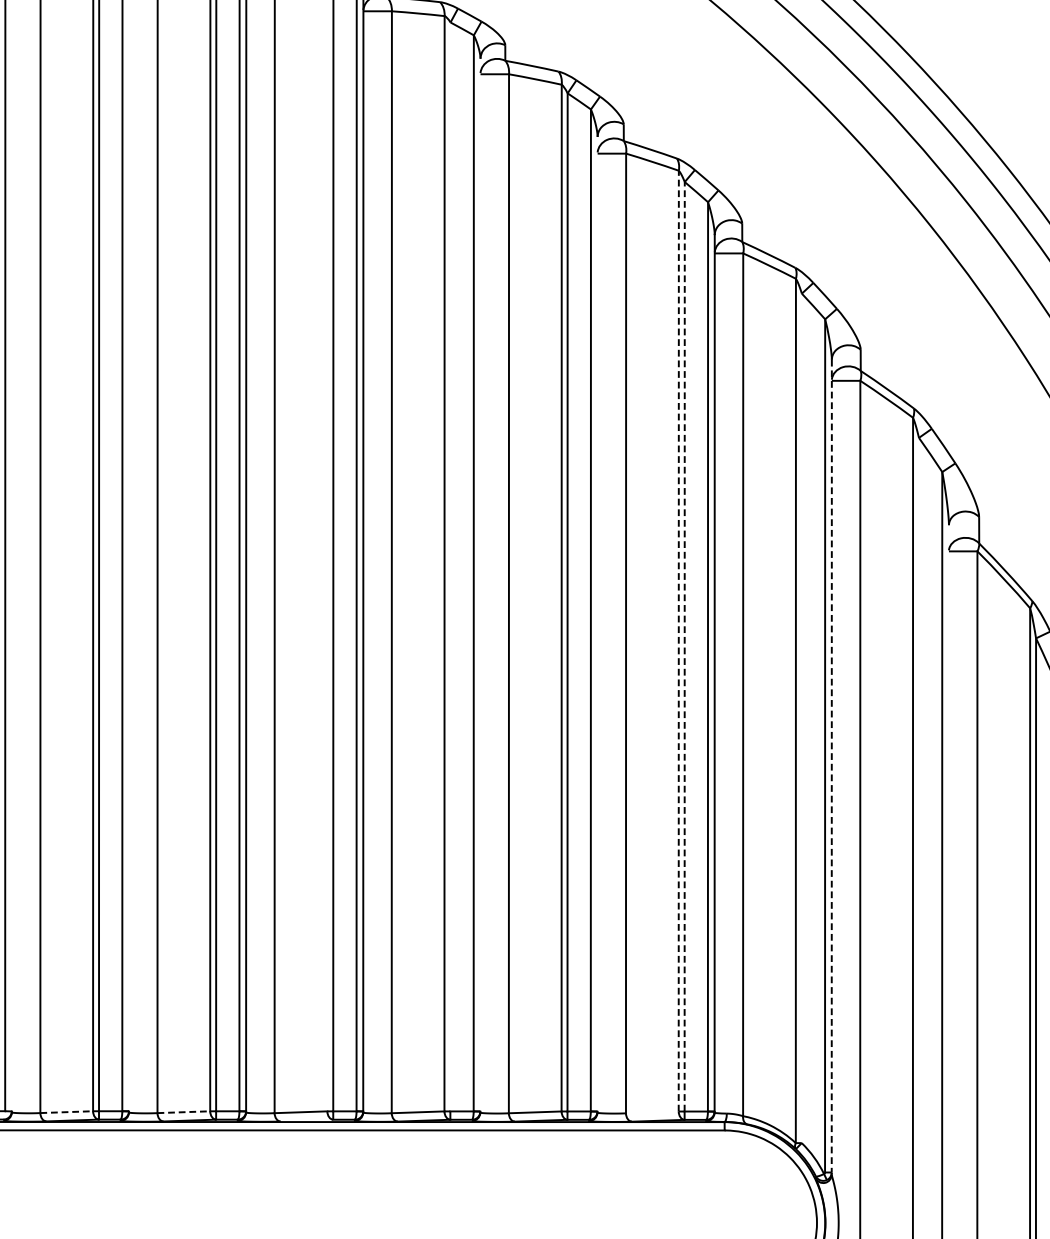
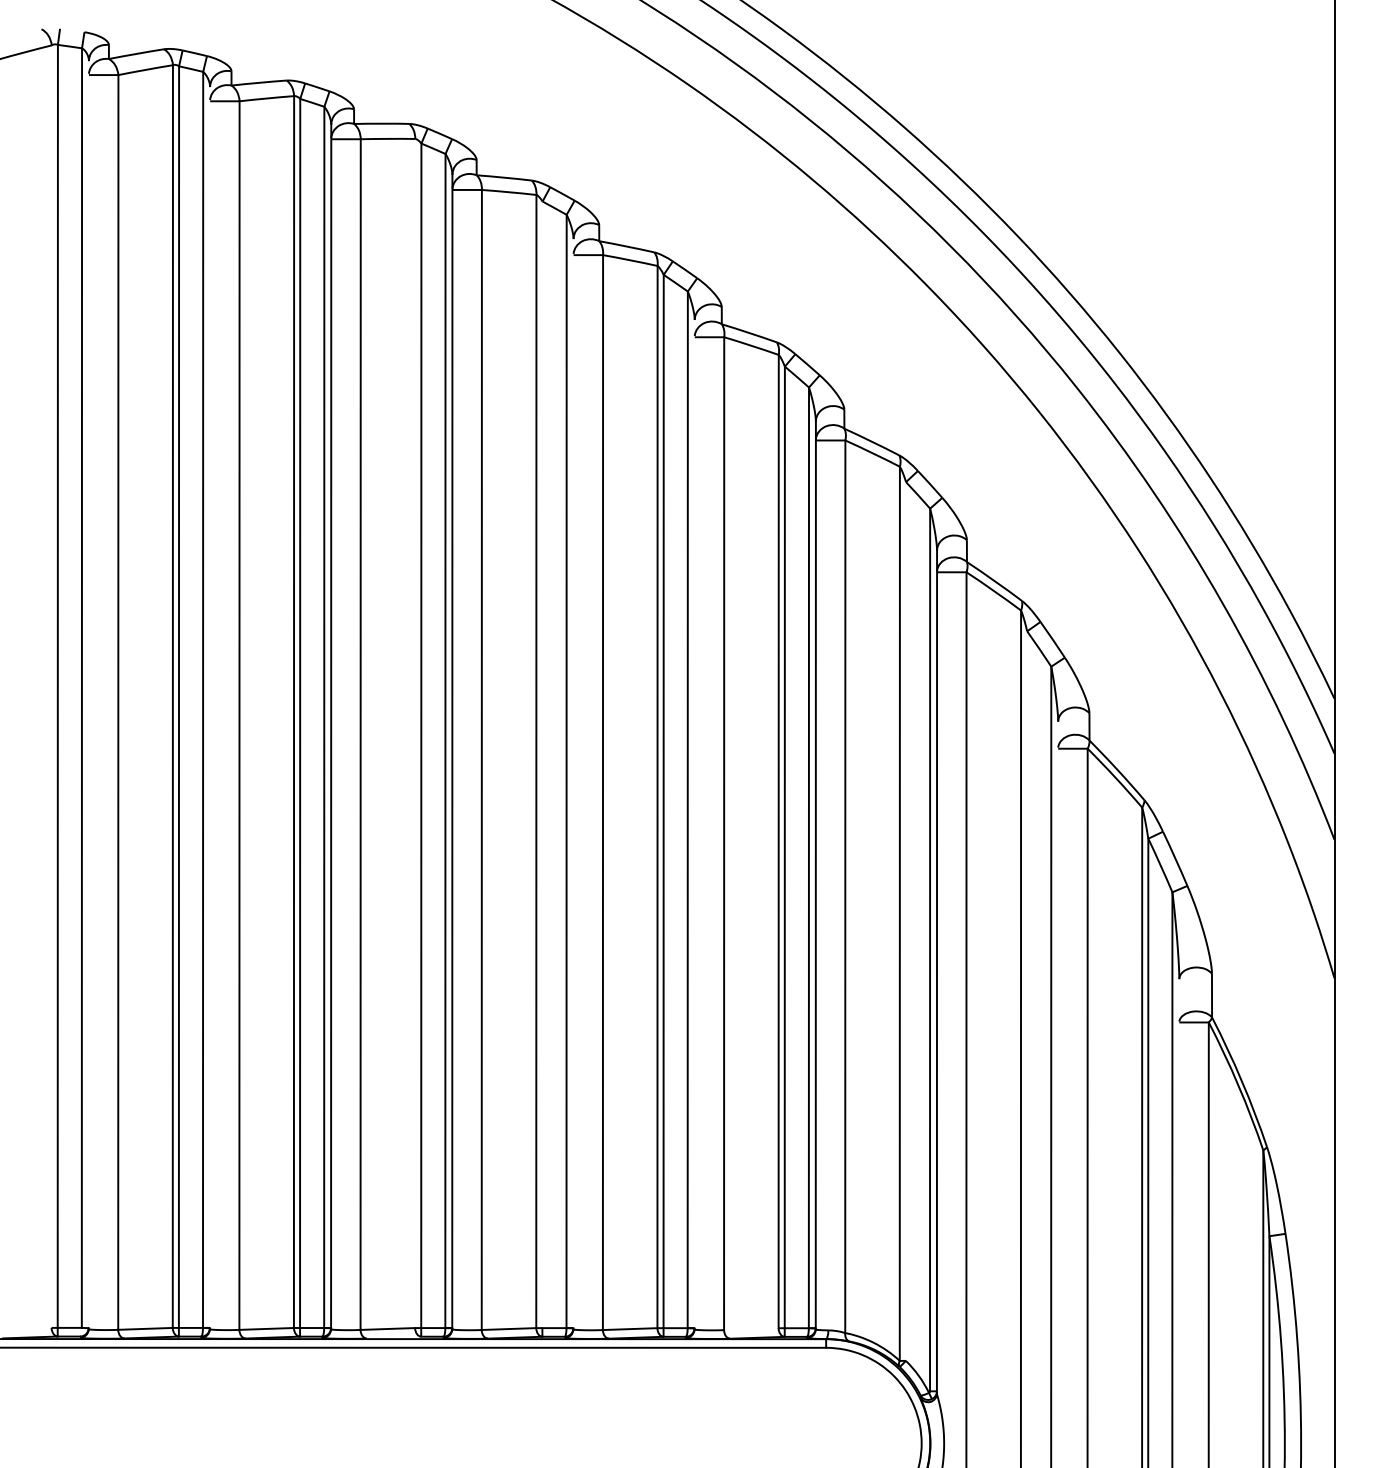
line: (678, 641) -> (778, 841), dashed -> solid
line: (684, 646) -> (784, 847), dashed -> solid
line: (831, 766) -> (936, 971), dashed -> solid
line: (67, 1111) -> (146, 1328), dashed -> solid
line: (184, 1111) -> (267, 1328), dashed -> solid

